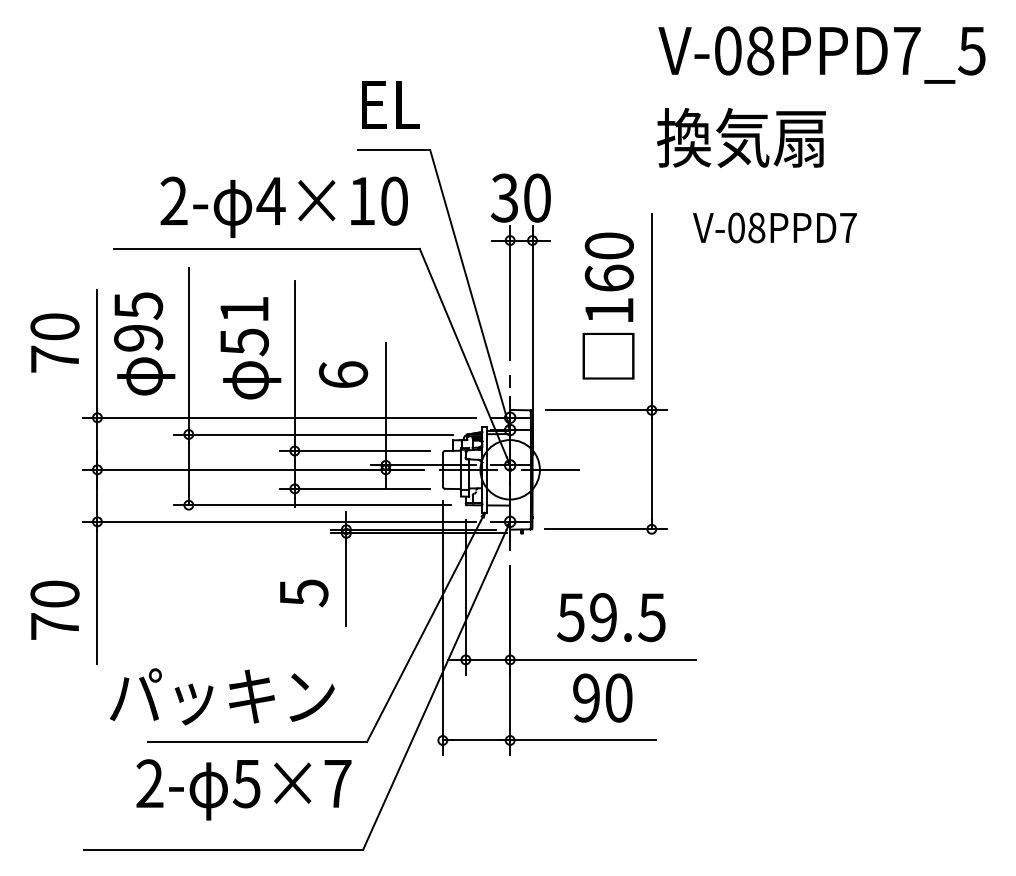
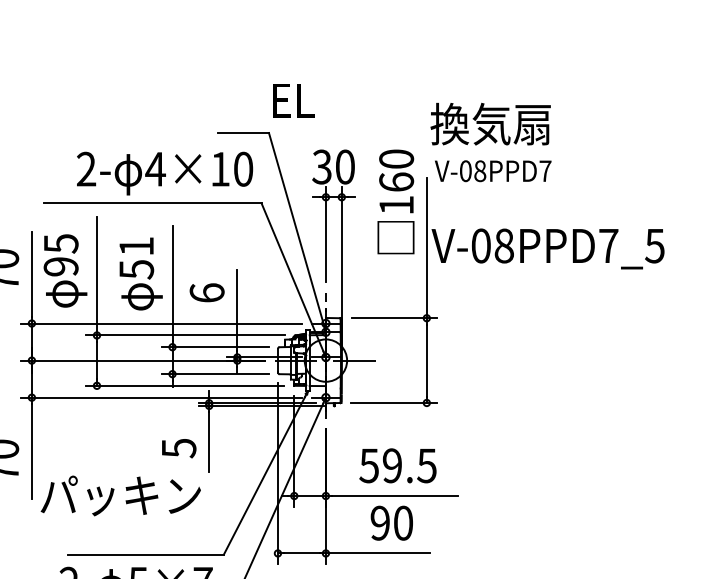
text: (821, 54) -> (547, 248), moved
text: (390, 104) -> (293, 100), moved
text: (774, 227) -> (492, 170), moved
text: (608, 305) -> (395, 201), moved
text: (221, 696) -> (120, 495), moved

